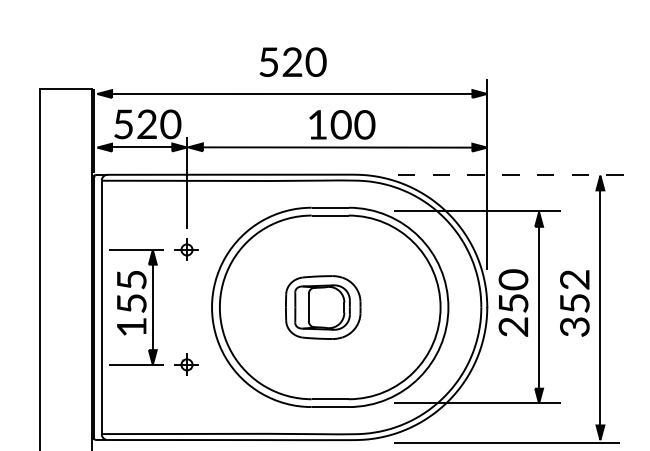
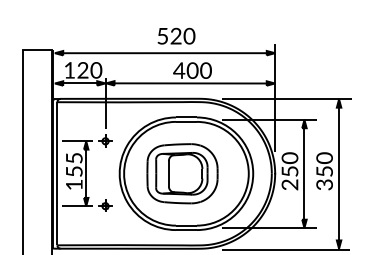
text: (293, 60) -> (176, 35), moved
text: (123, 124) -> (69, 70), 520 -> 120
text: (317, 124) -> (179, 70), 100 -> 400
line: (509, 174) -> (287, 98), dashed -> solid
text: (574, 280) -> (324, 158), 352 -> 350
part: (323, 306) -> (182, 173), size x1.67

